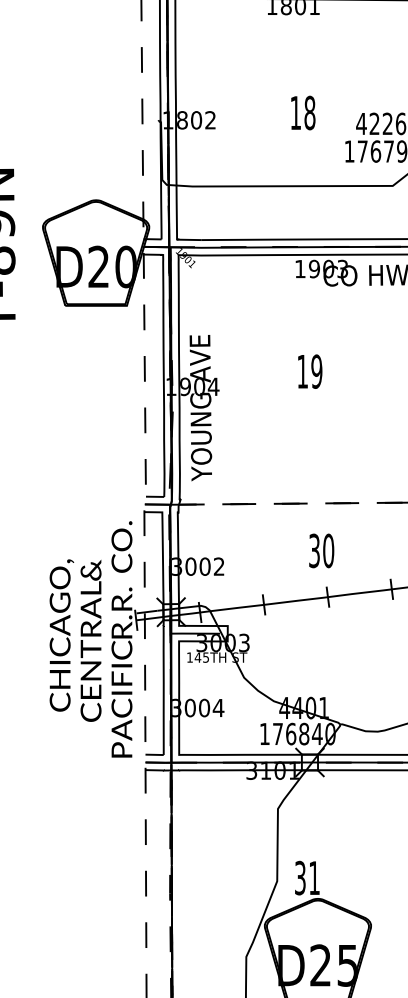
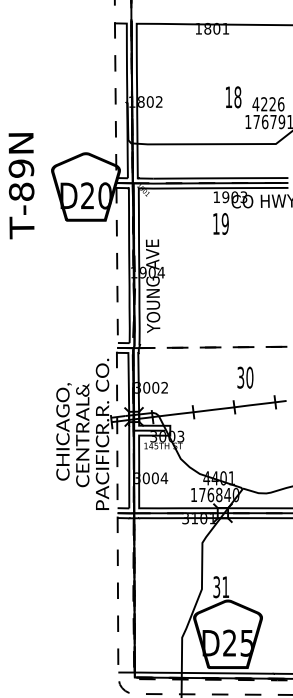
text: (303, 113) -> (233, 97), moved
text: (309, 370) -> (220, 223), moved
text: (321, 550) -> (245, 377), moved

